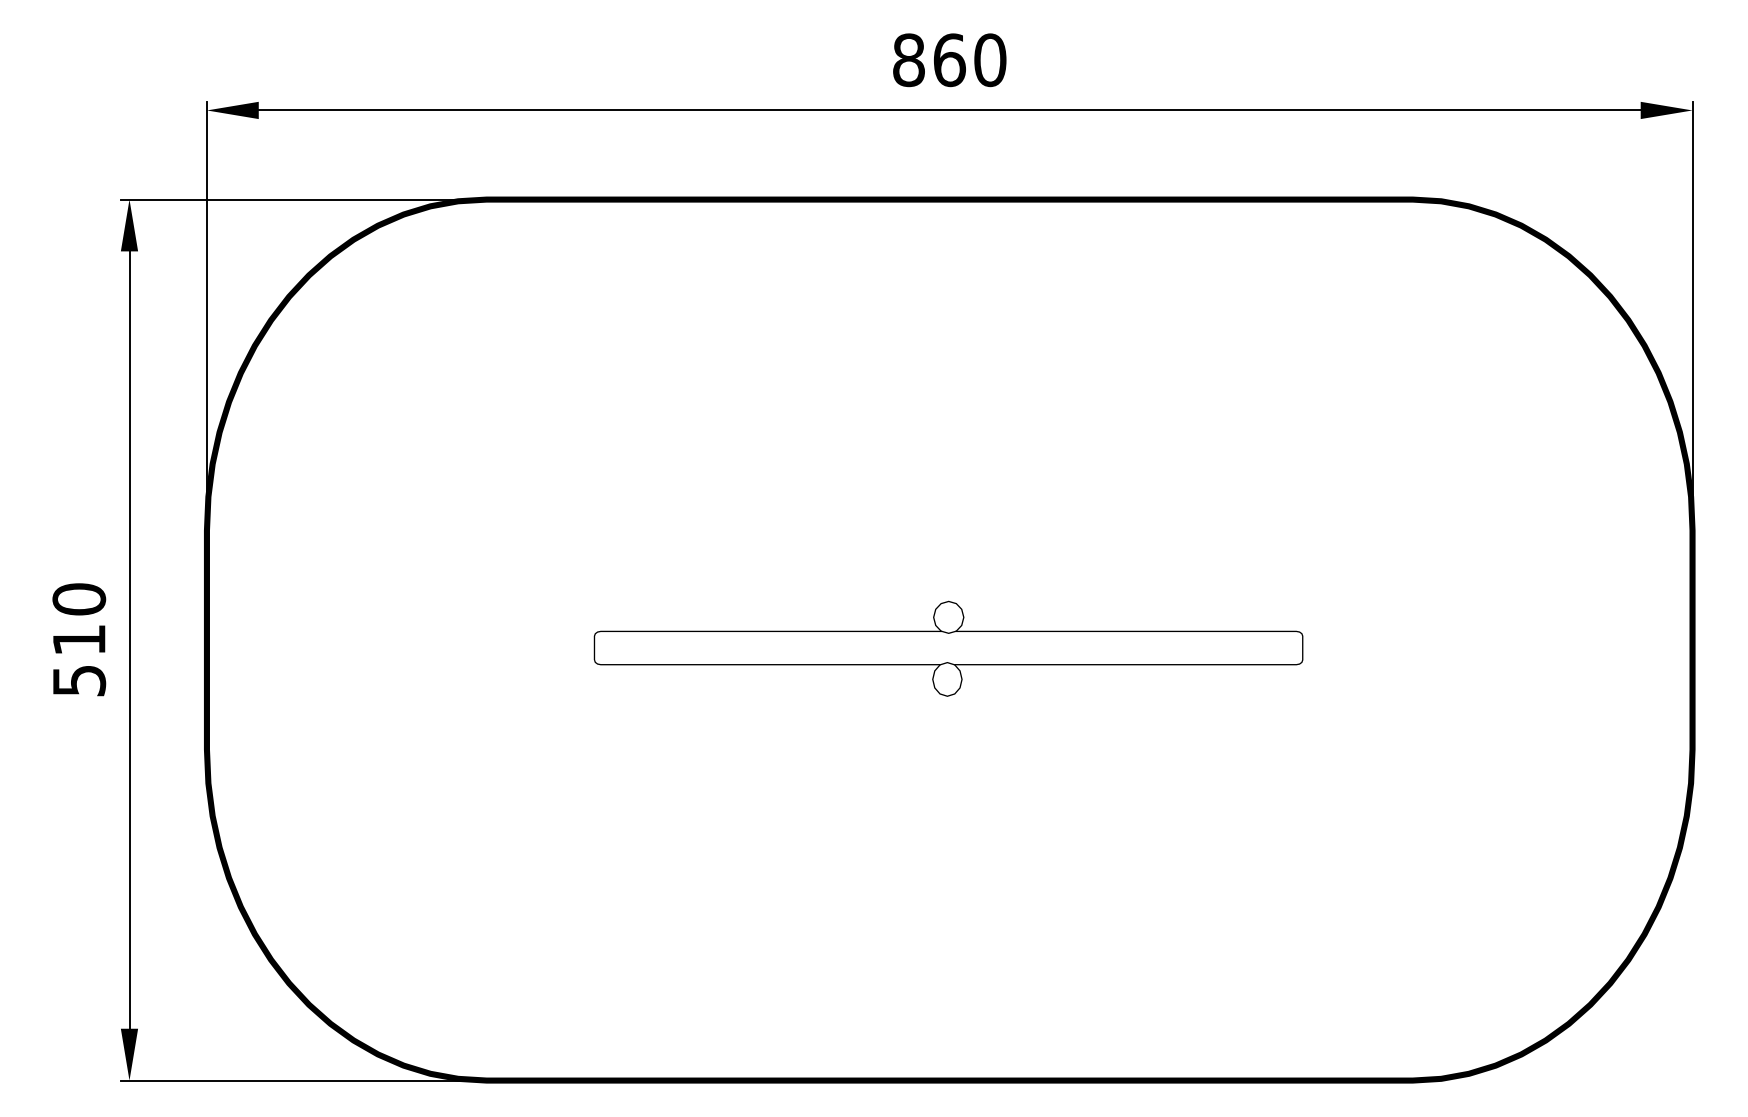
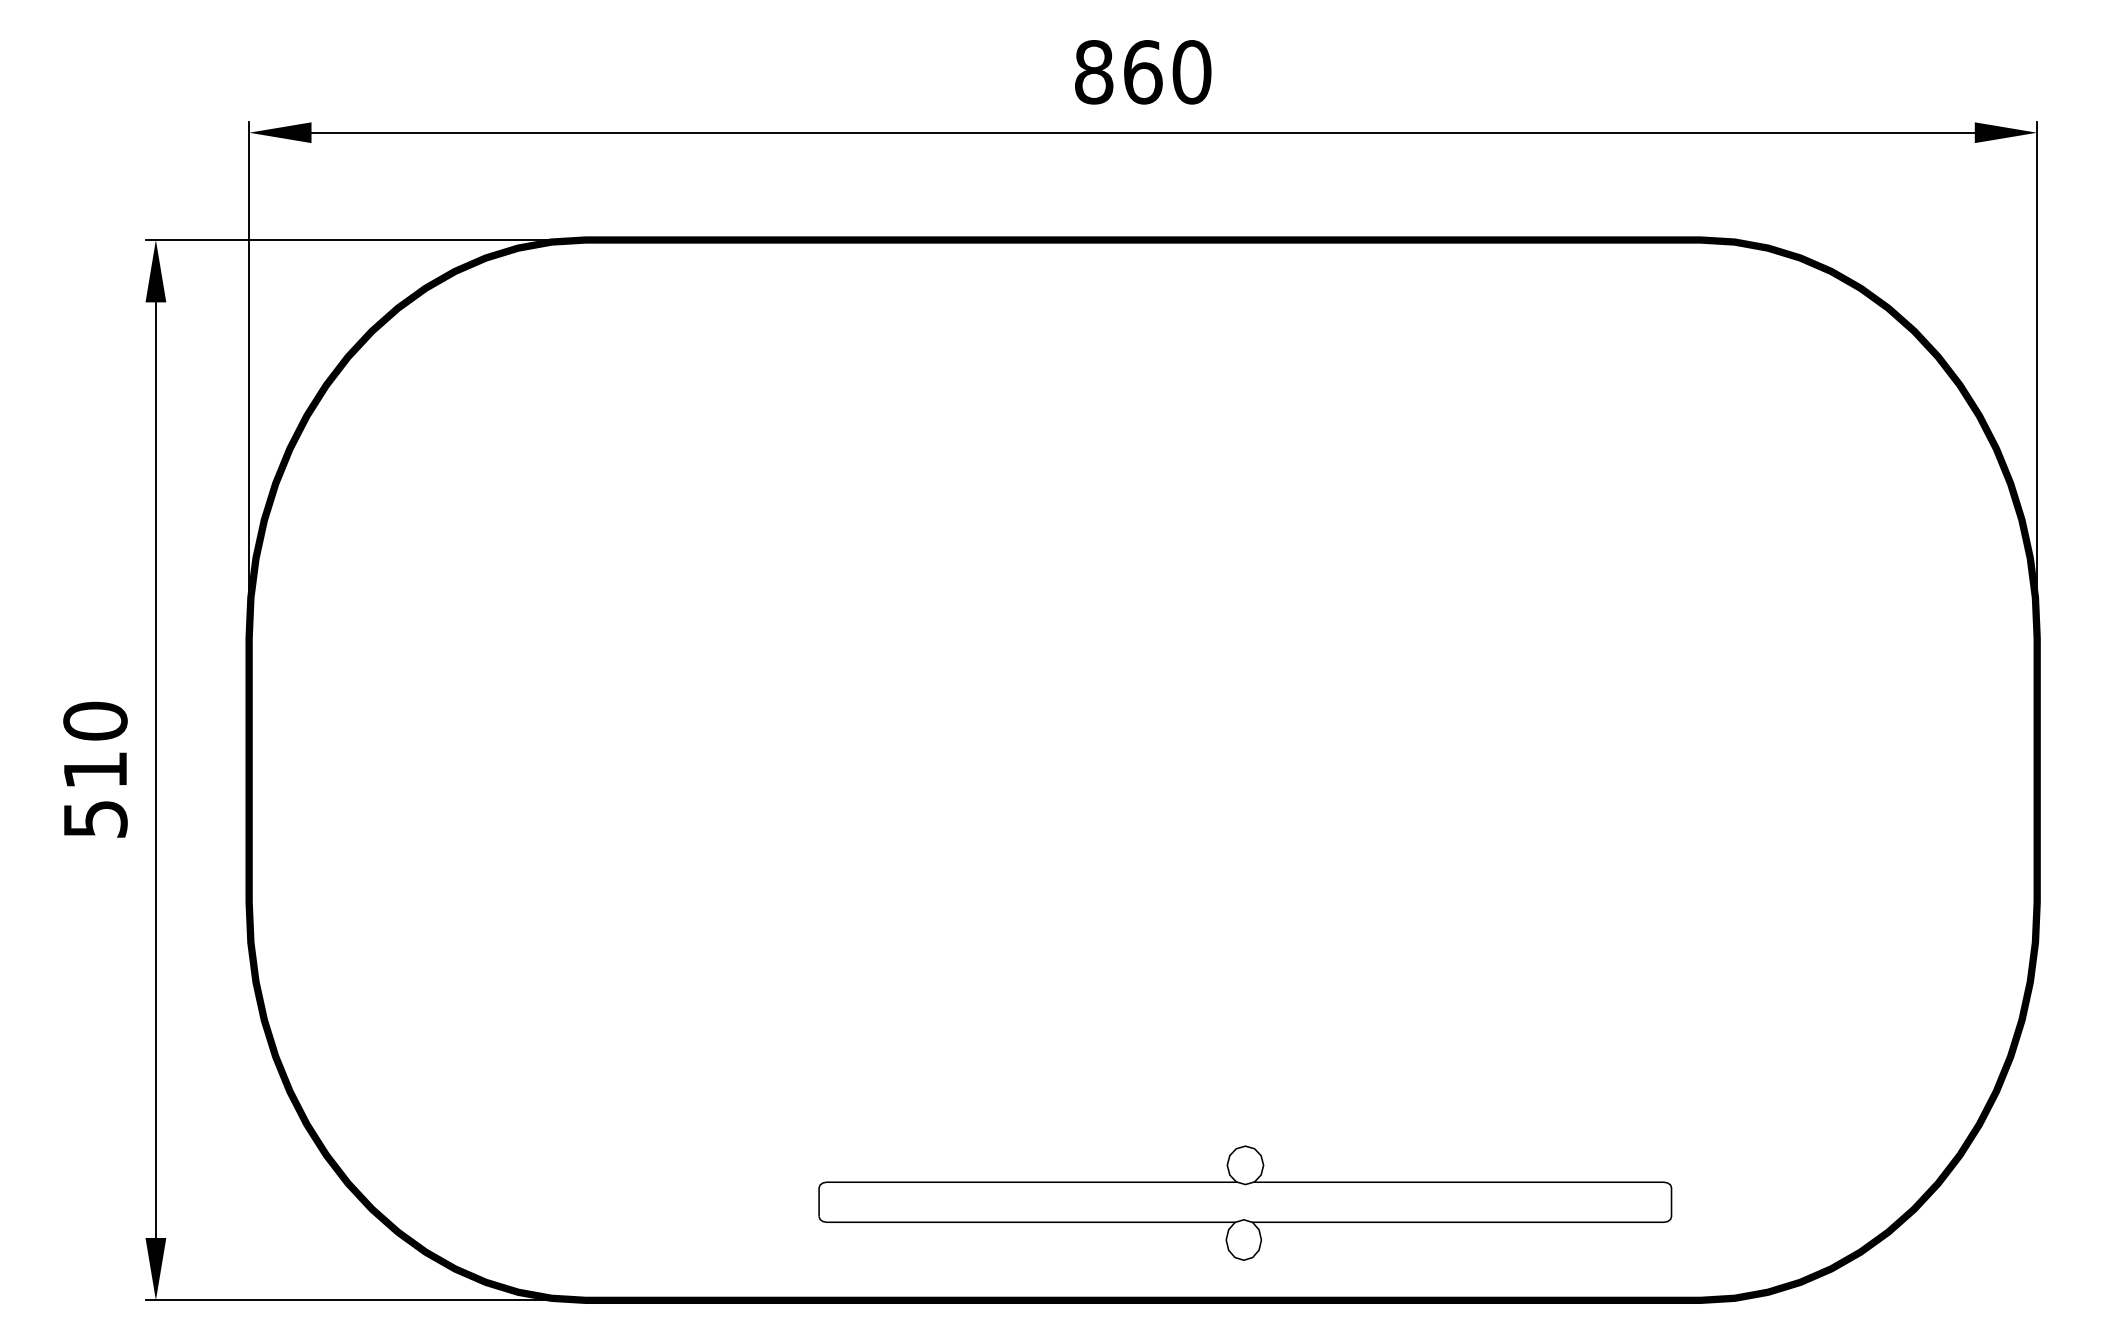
part: (948, 648) -> (1245, 1202), moved

